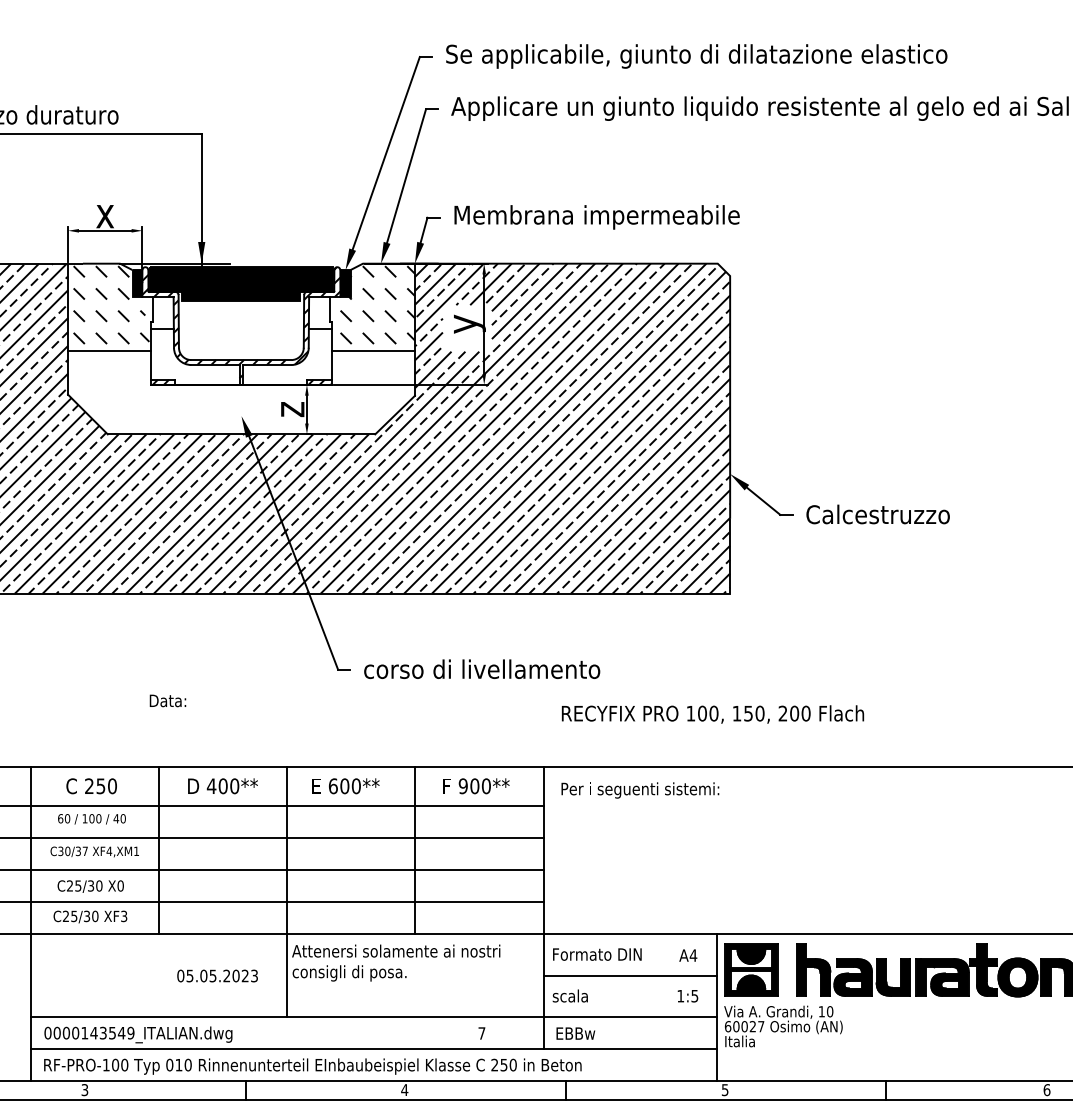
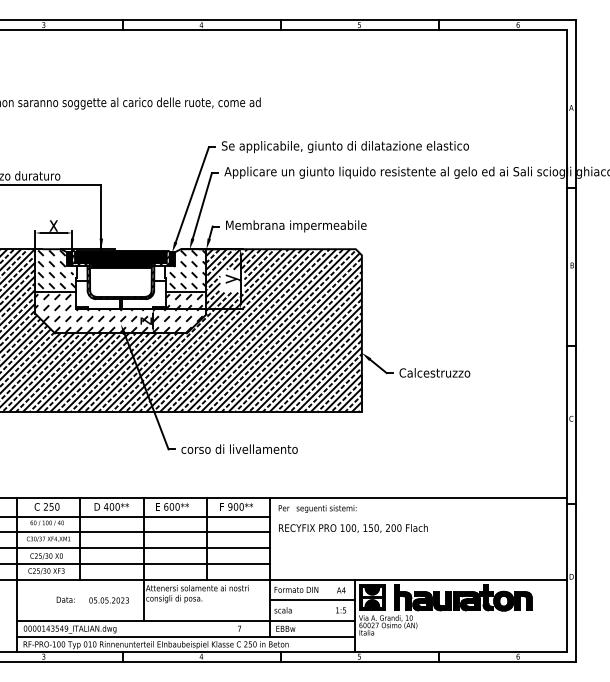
hatch: (236, 394) -> (118, 313), added
text: (167, 700) -> (65, 599), moved
text: (713, 714) -> (353, 528), moved

